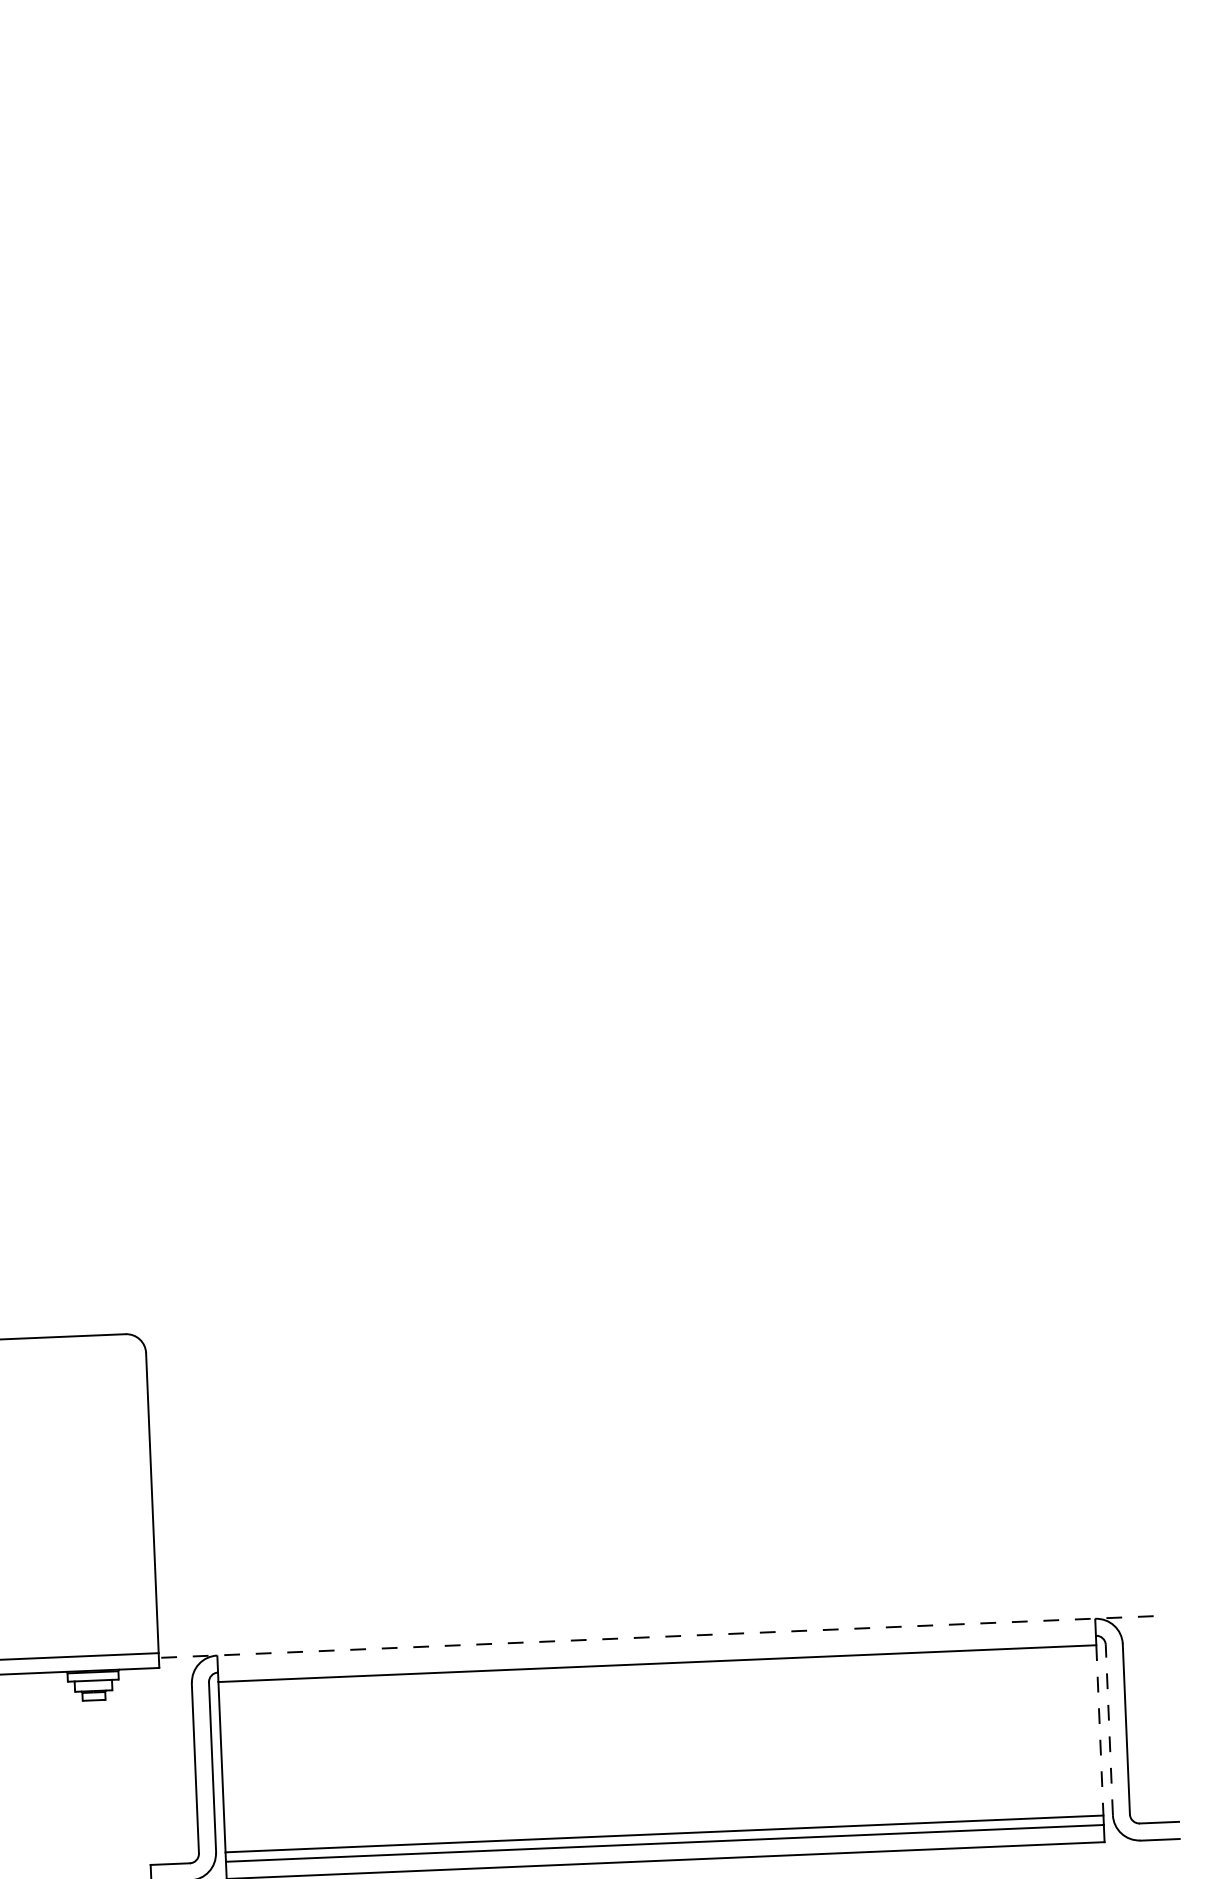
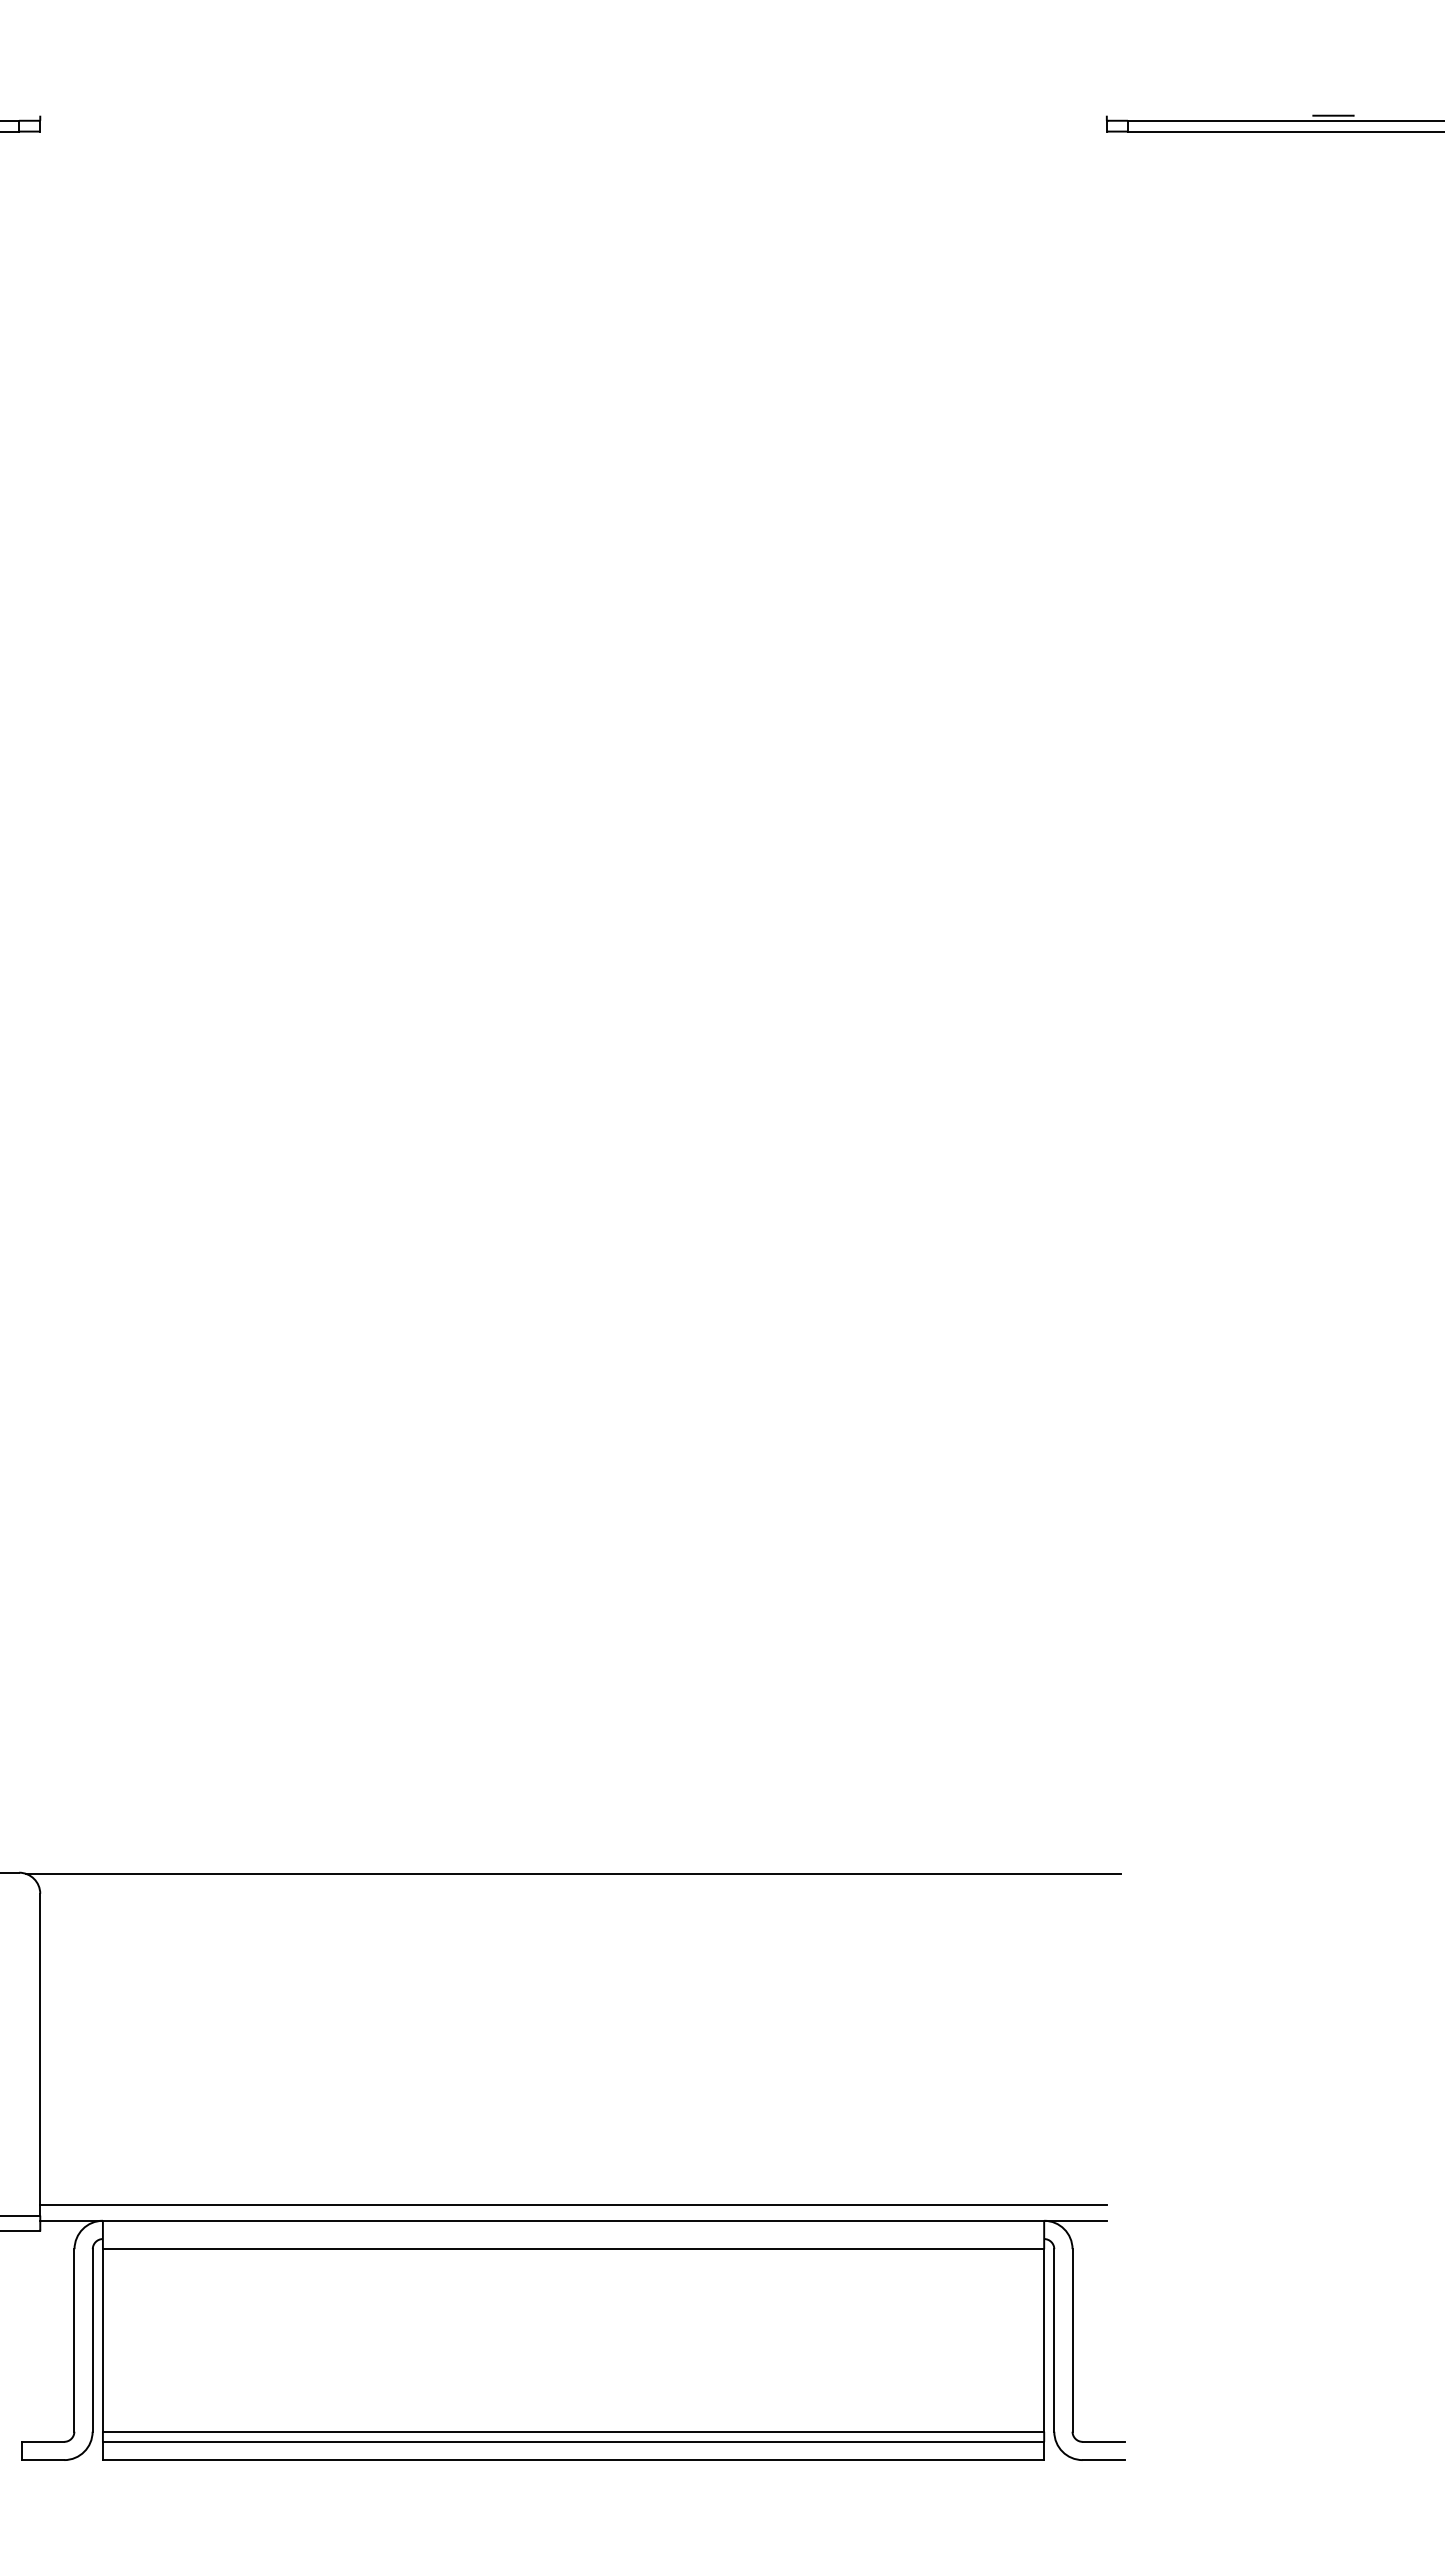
line: (642, 1313) -> (573, 1873), added
line: (655, 1621) -> (573, 2204), added
line: (656, 1636) -> (573, 2220), dashed -> solid
line: (1109, 1729) -> (1054, 2339), dashed -> solid
line: (1100, 1730) -> (1044, 2340), dashed -> solid

